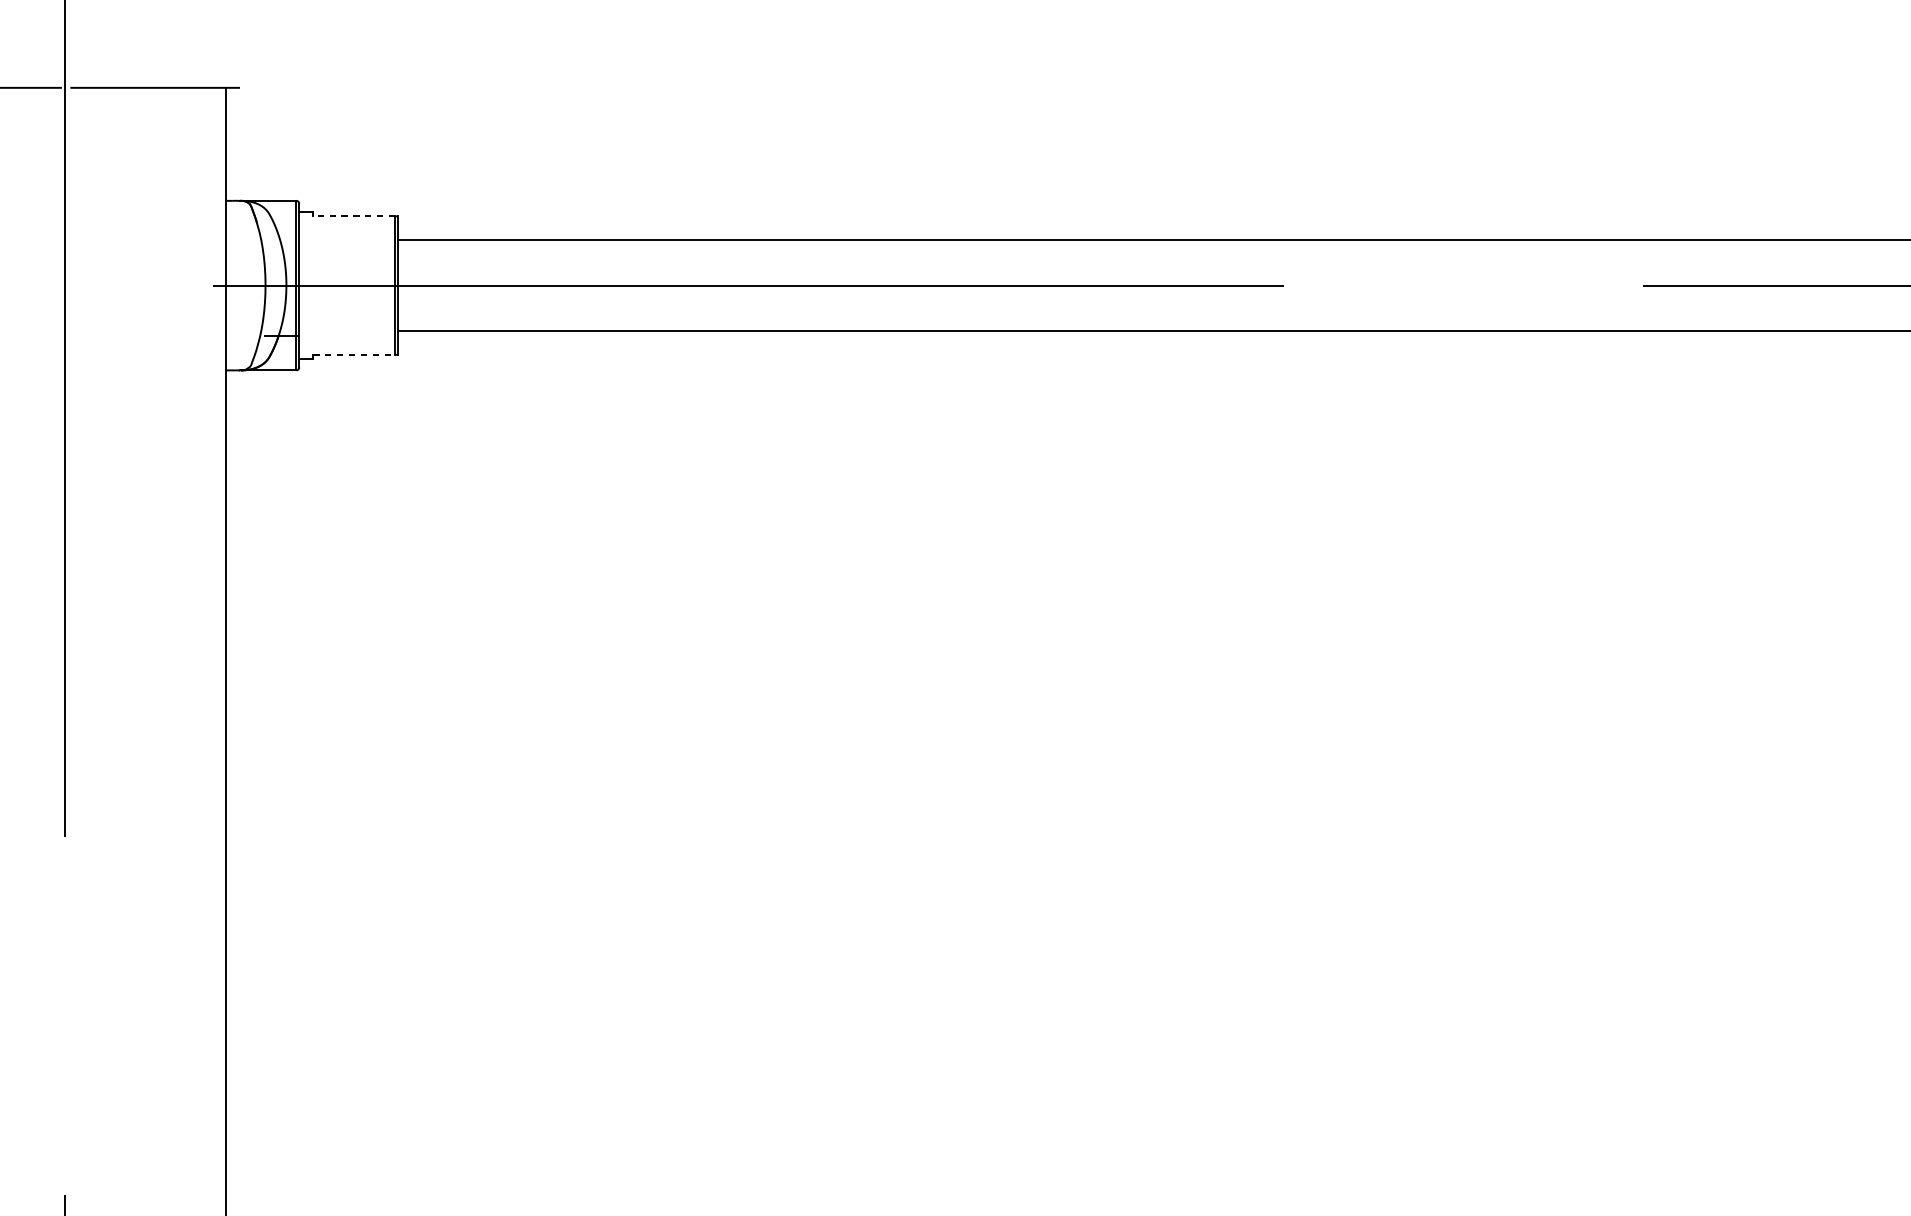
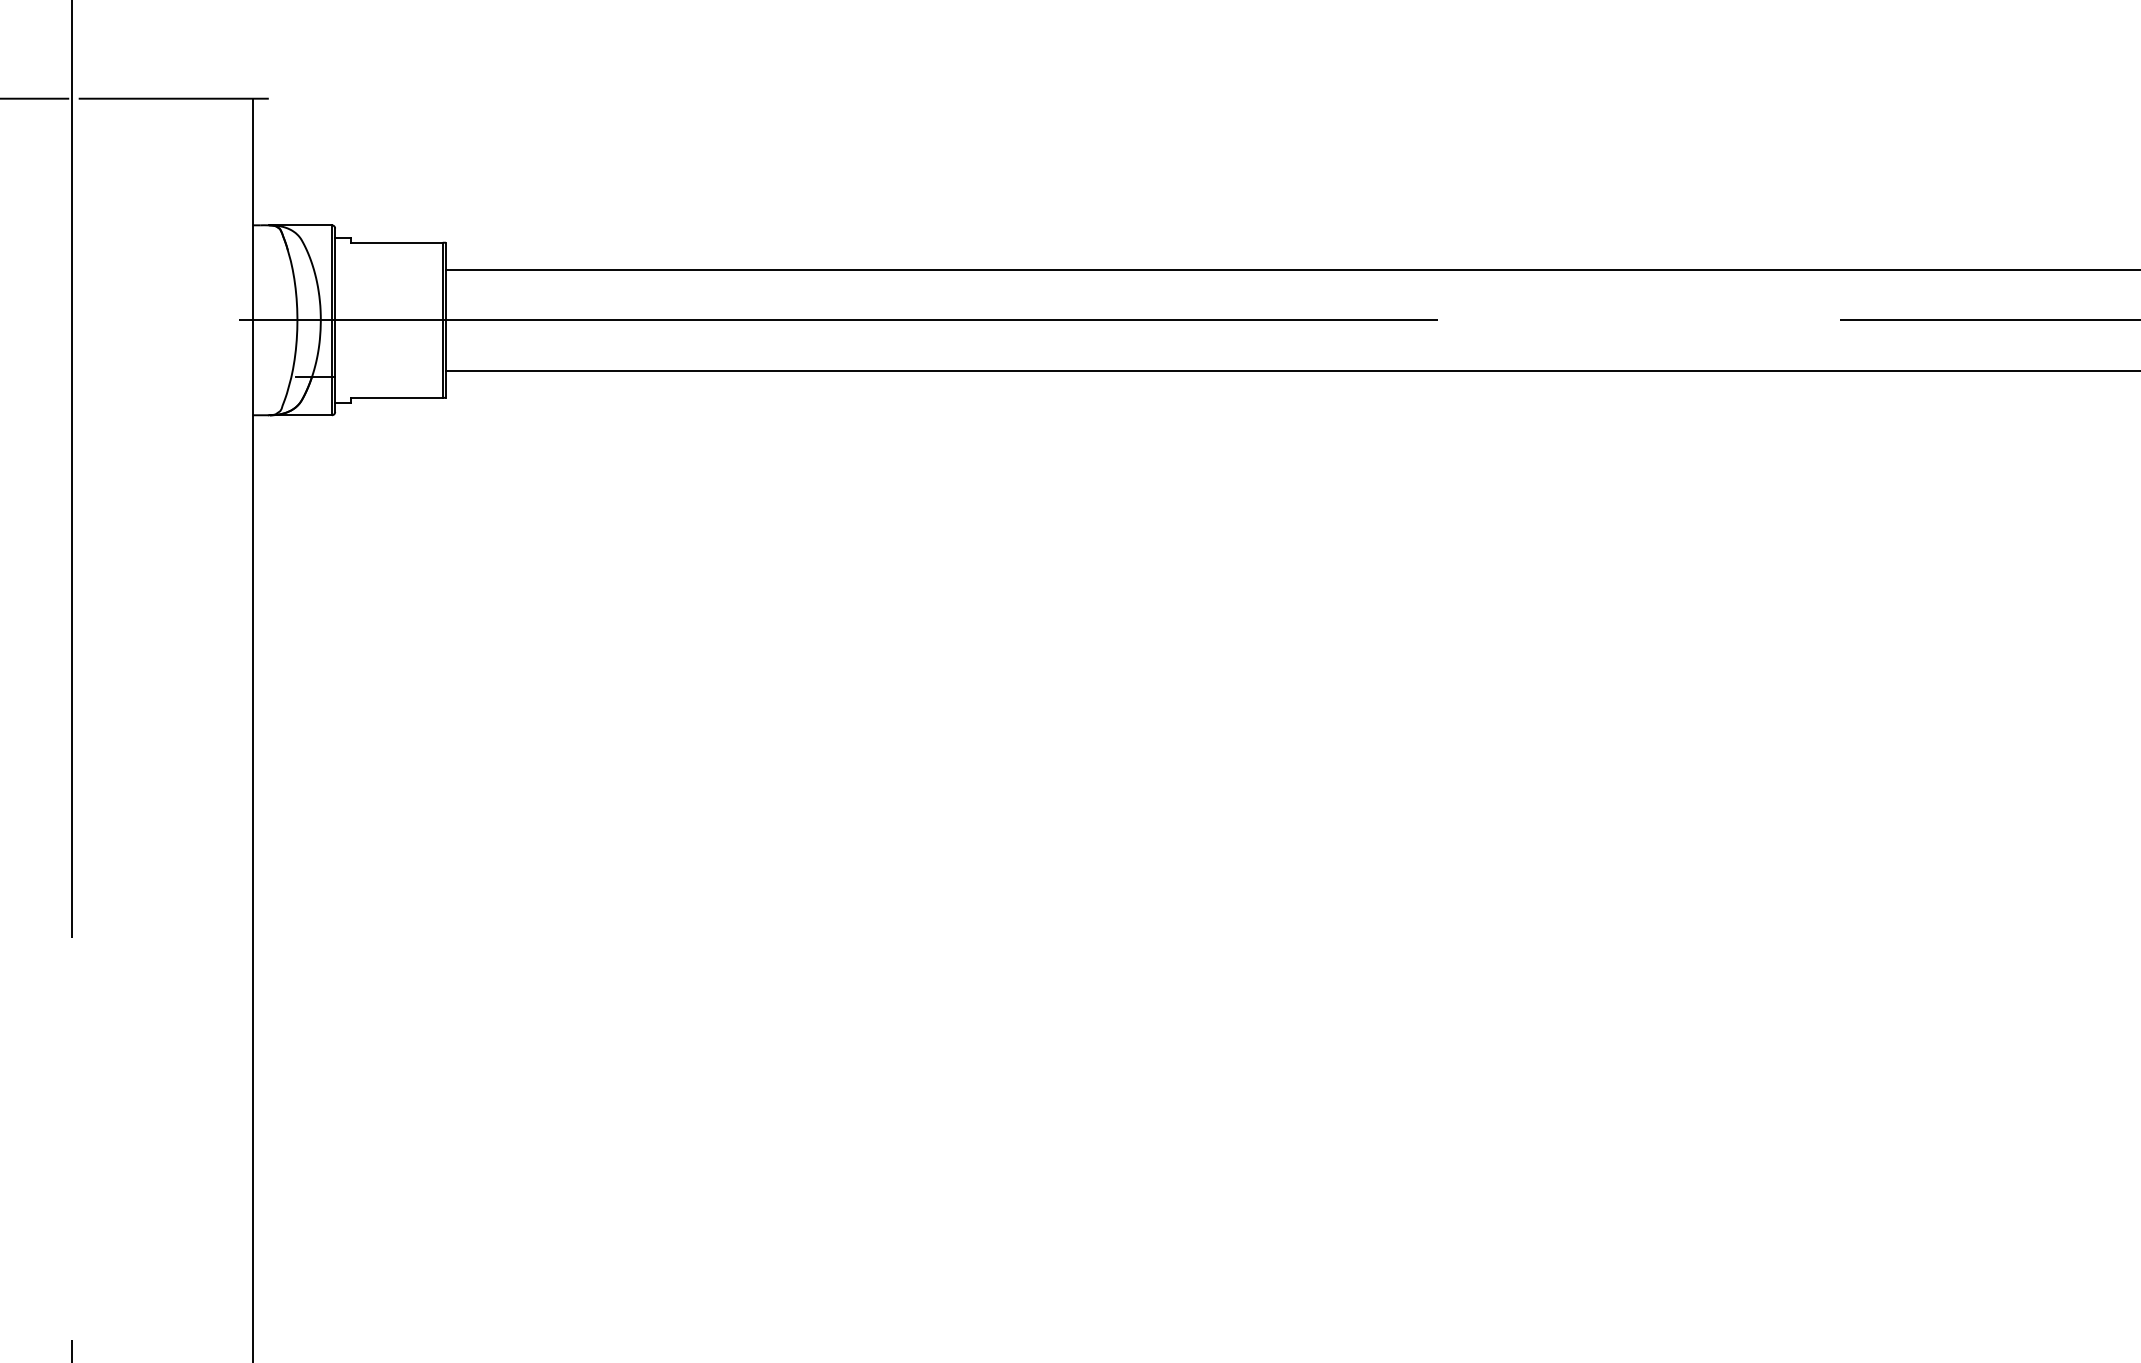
line: (353, 216) -> (396, 242), dashed -> solid
line: (353, 354) -> (396, 397), dashed -> solid

